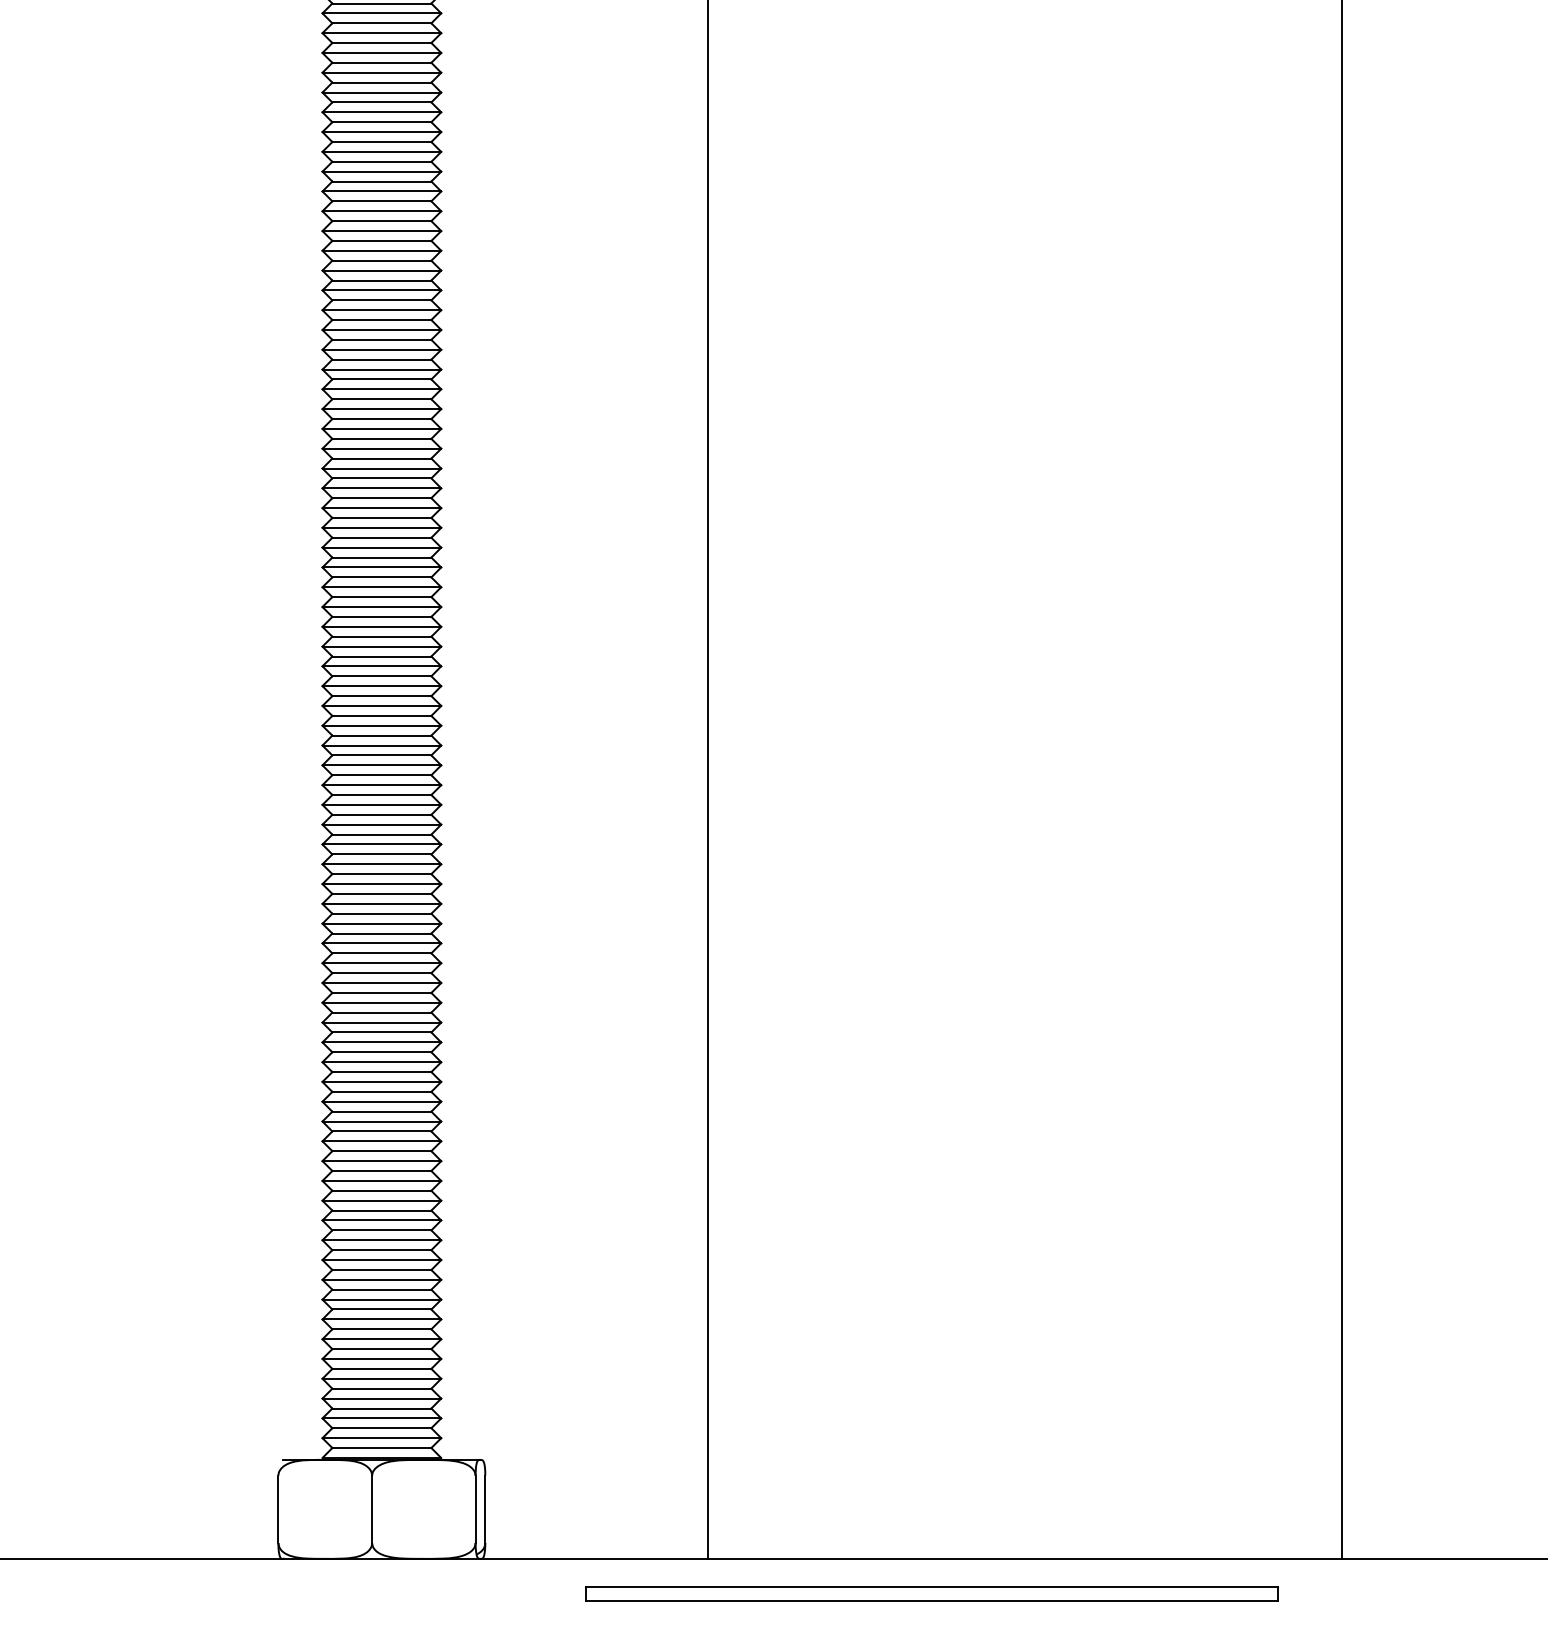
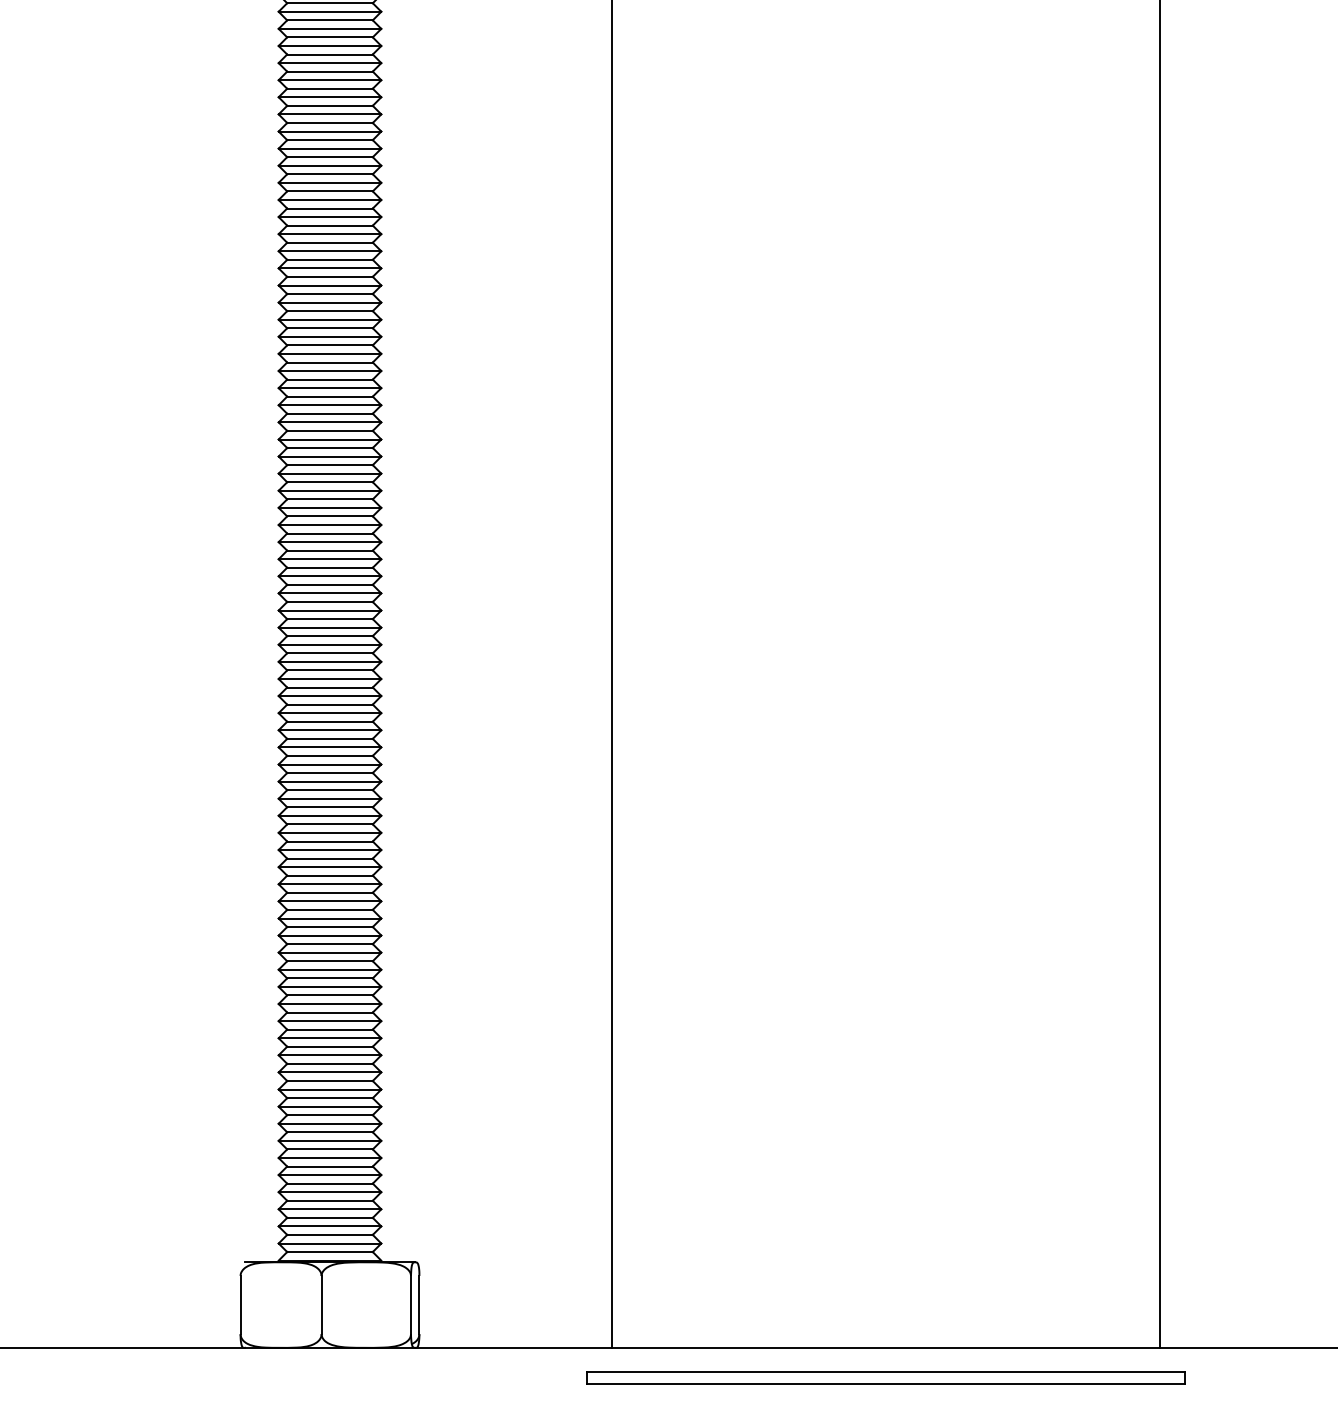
part: (931, 1593) -> (885, 1377), moved

